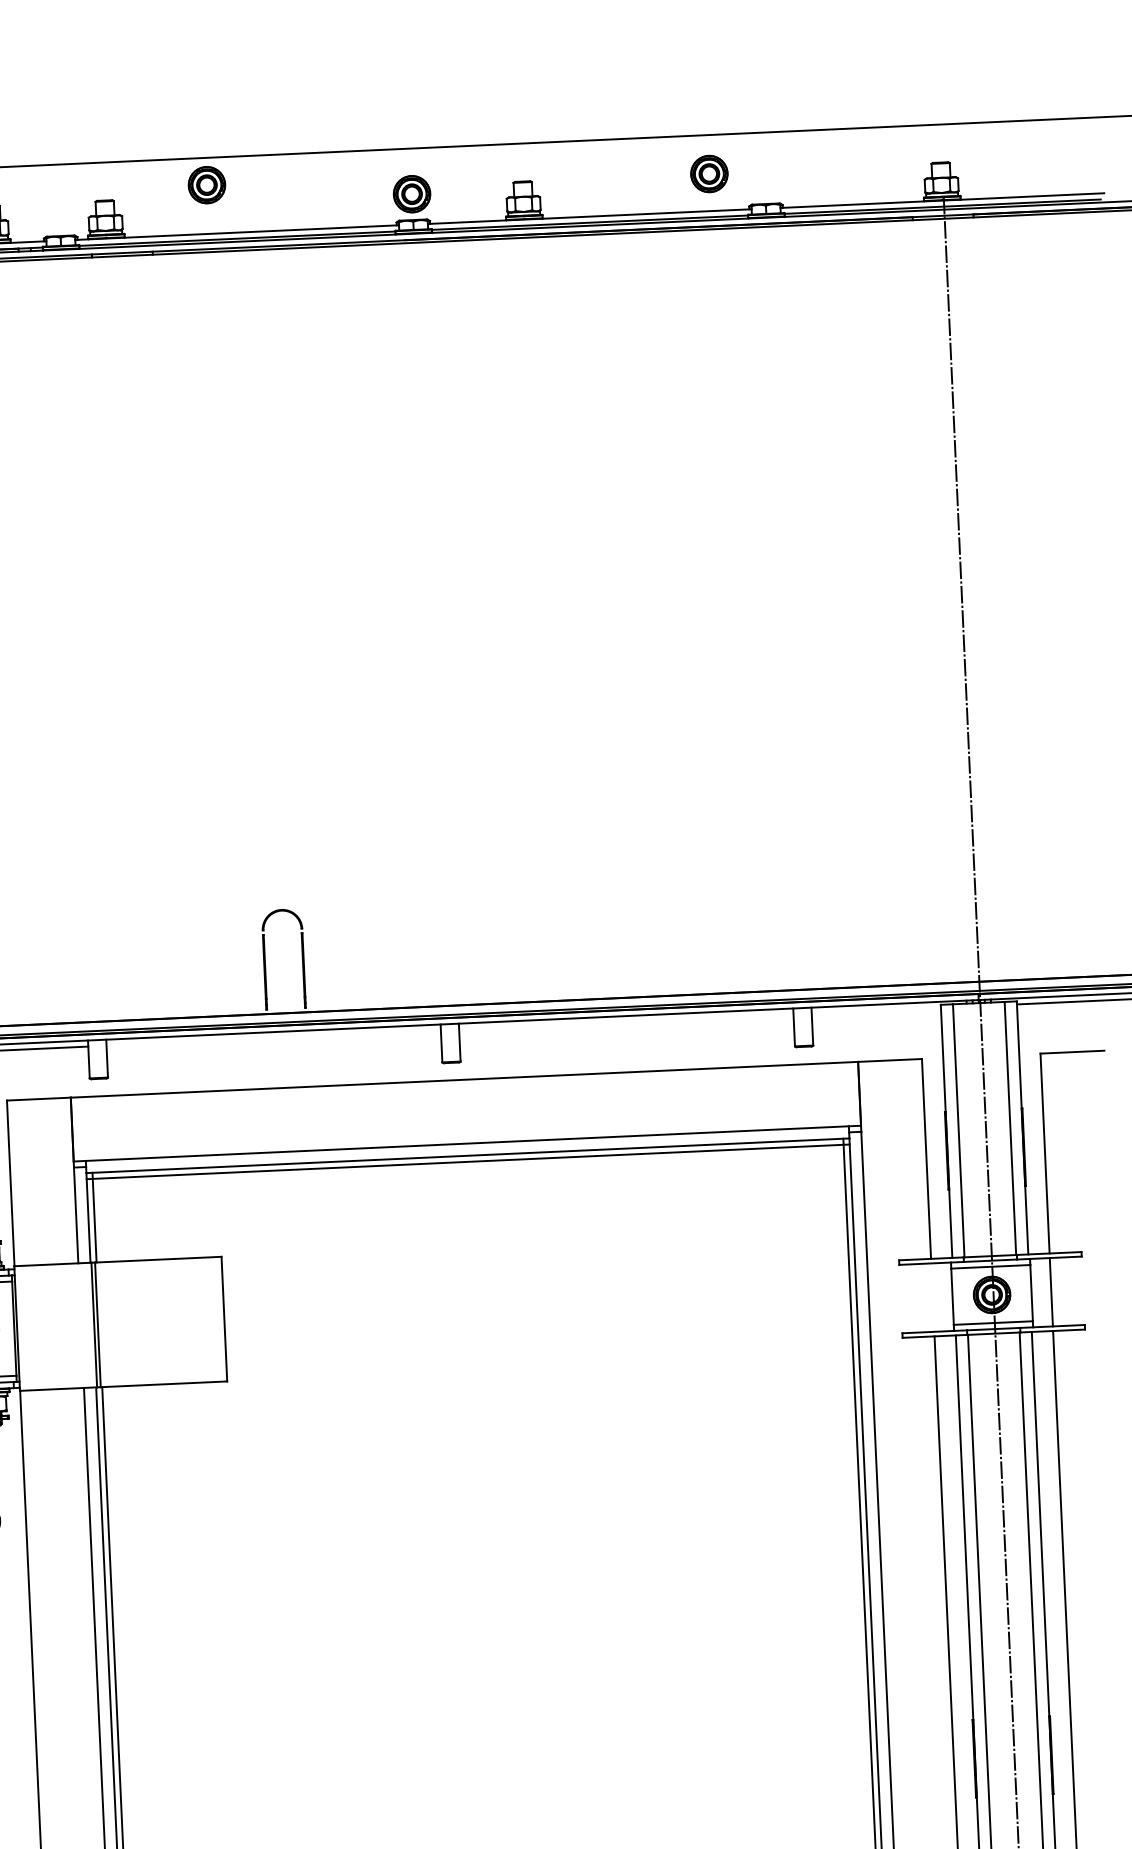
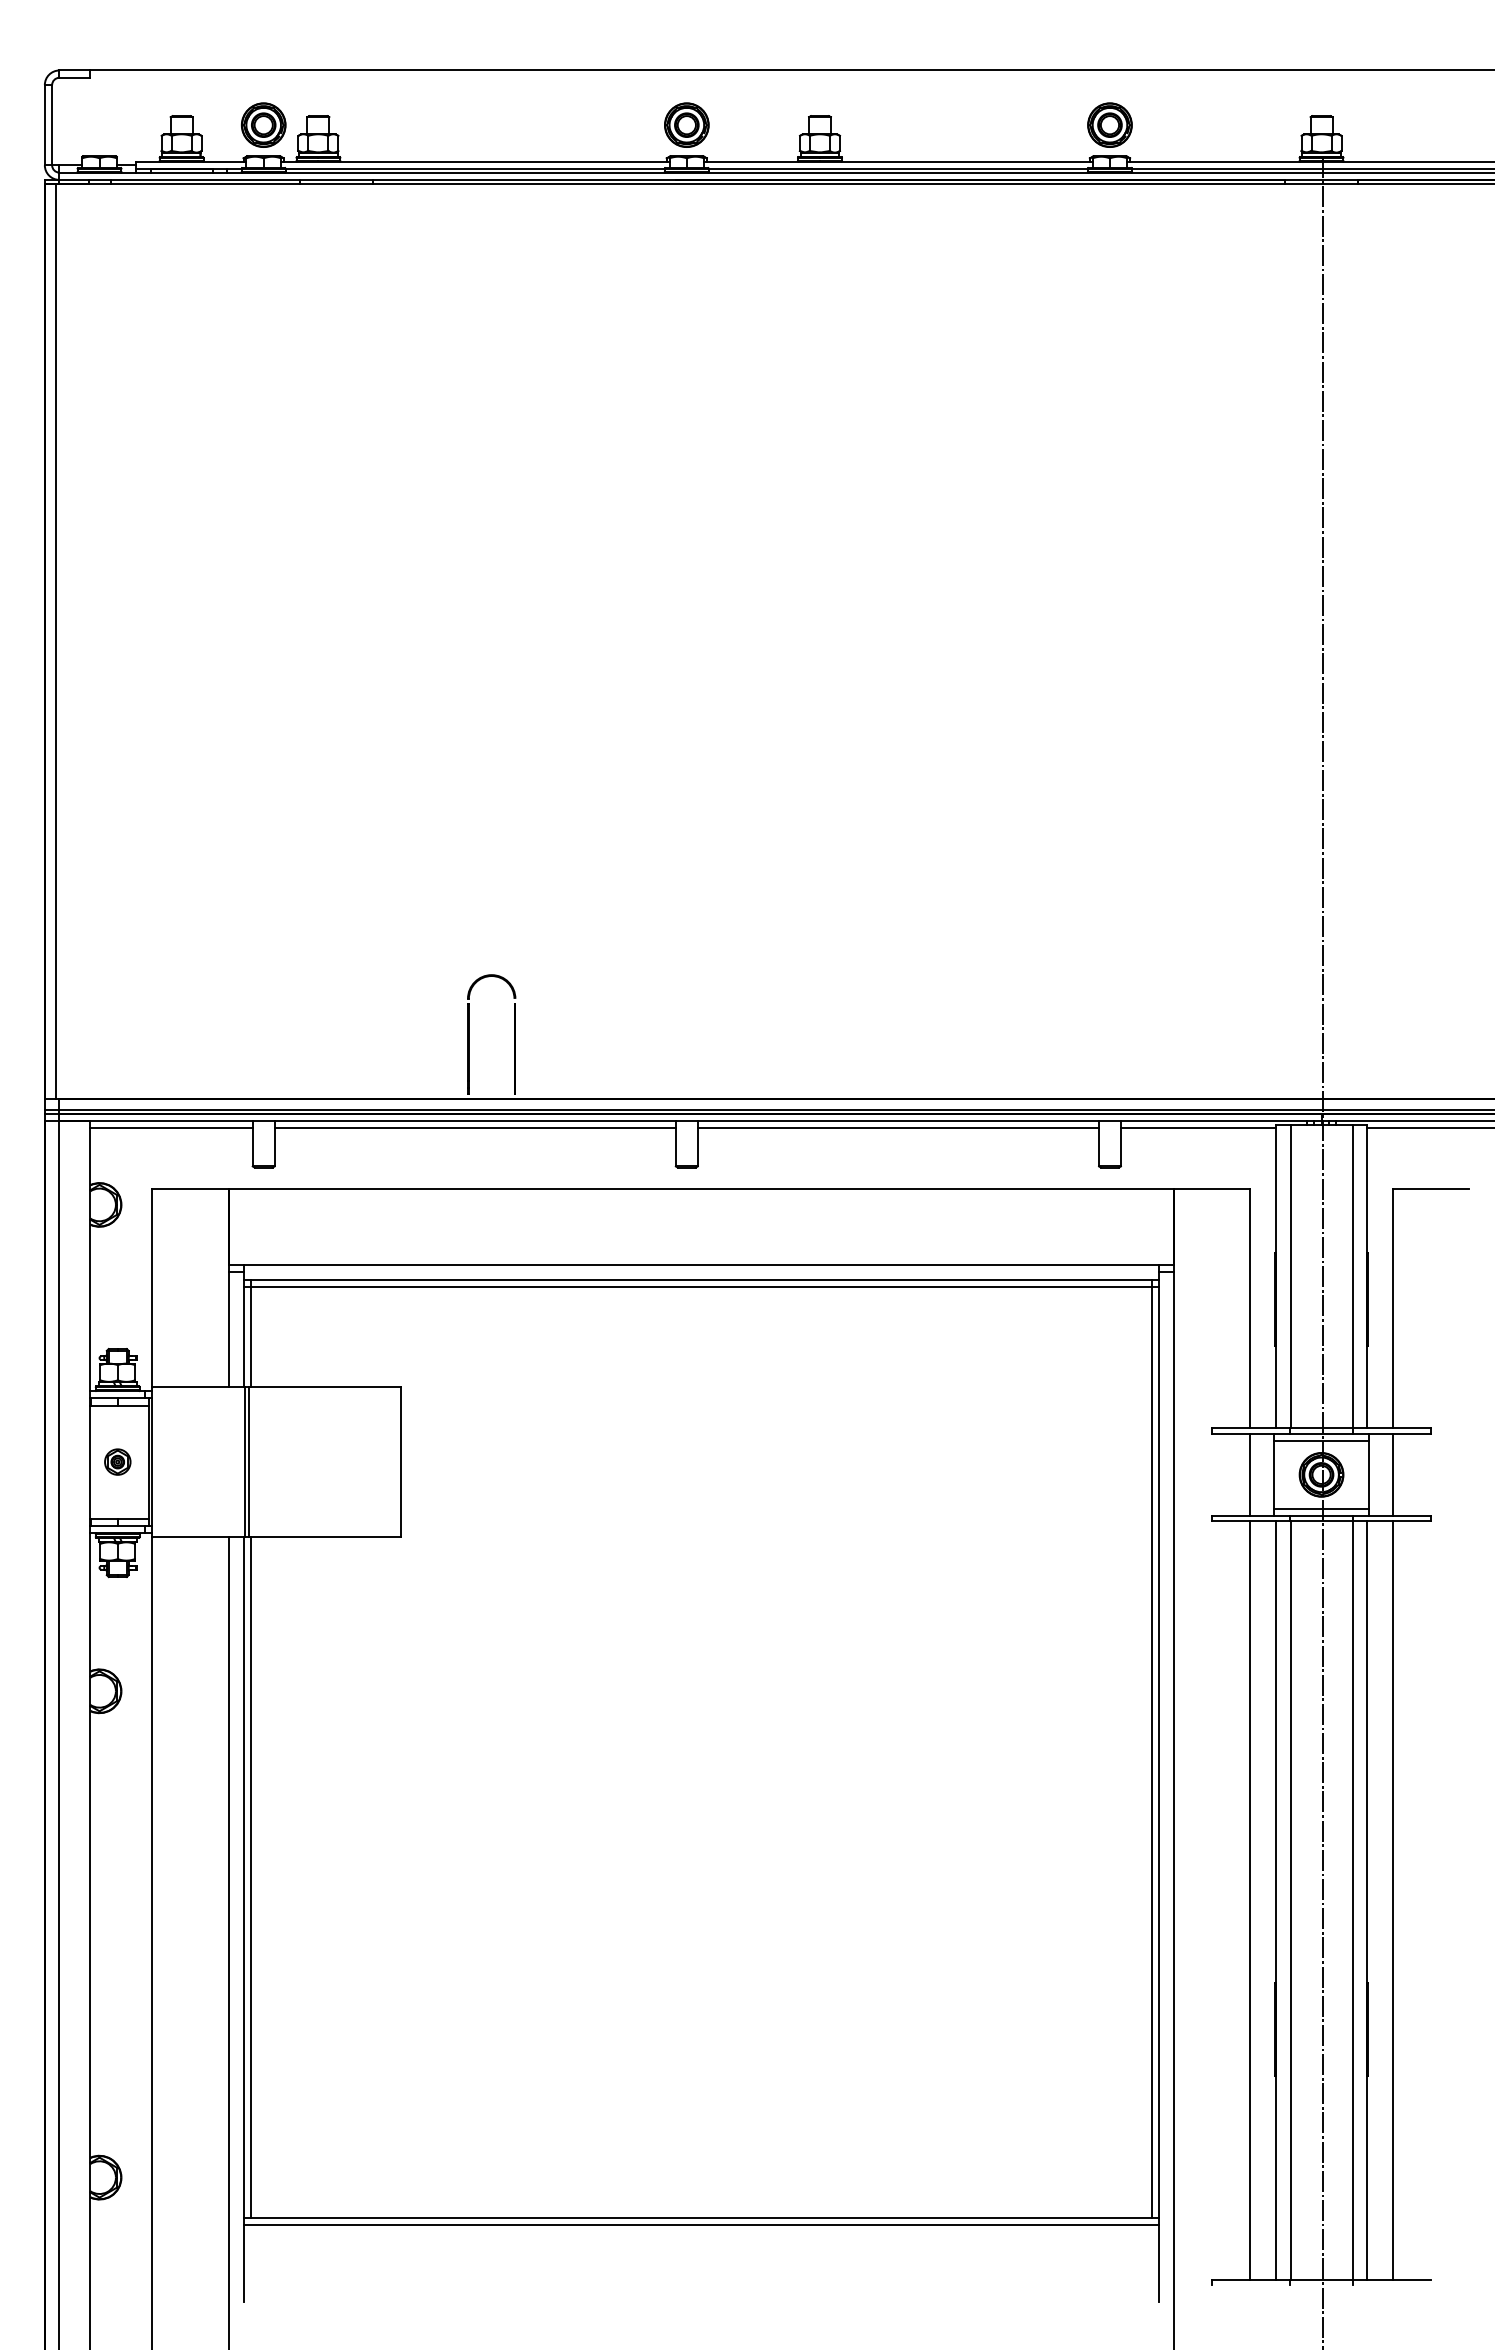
part: (708, 173) -> (1109, 124), moved
part: (206, 184) -> (263, 124), moved
line: (875, 1010) -> (1197, 1128), added
line: (626, 1022) -> (898, 1128), added
line: (273, 1038) -> (474, 1128), added
line: (932, 1297) -> (1250, 1474), added

